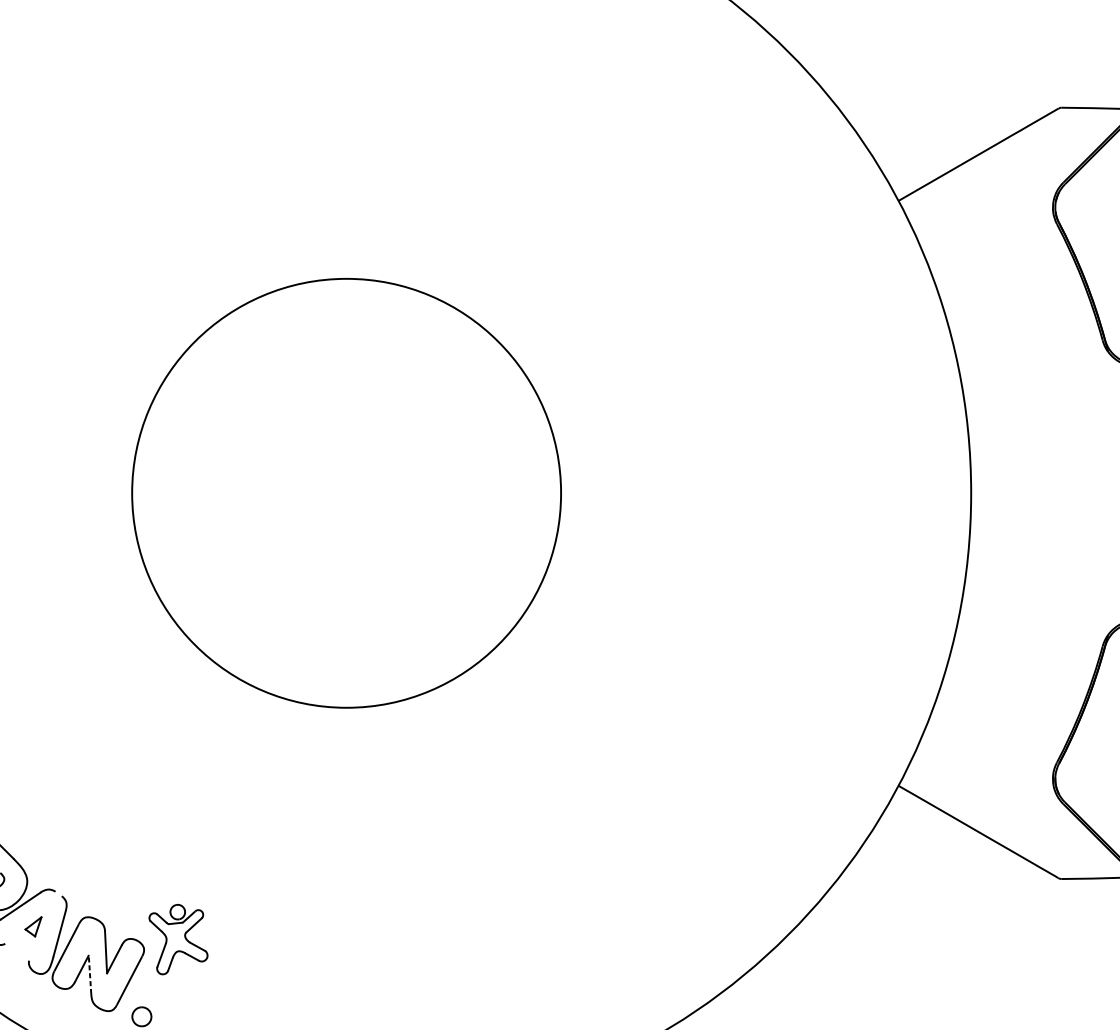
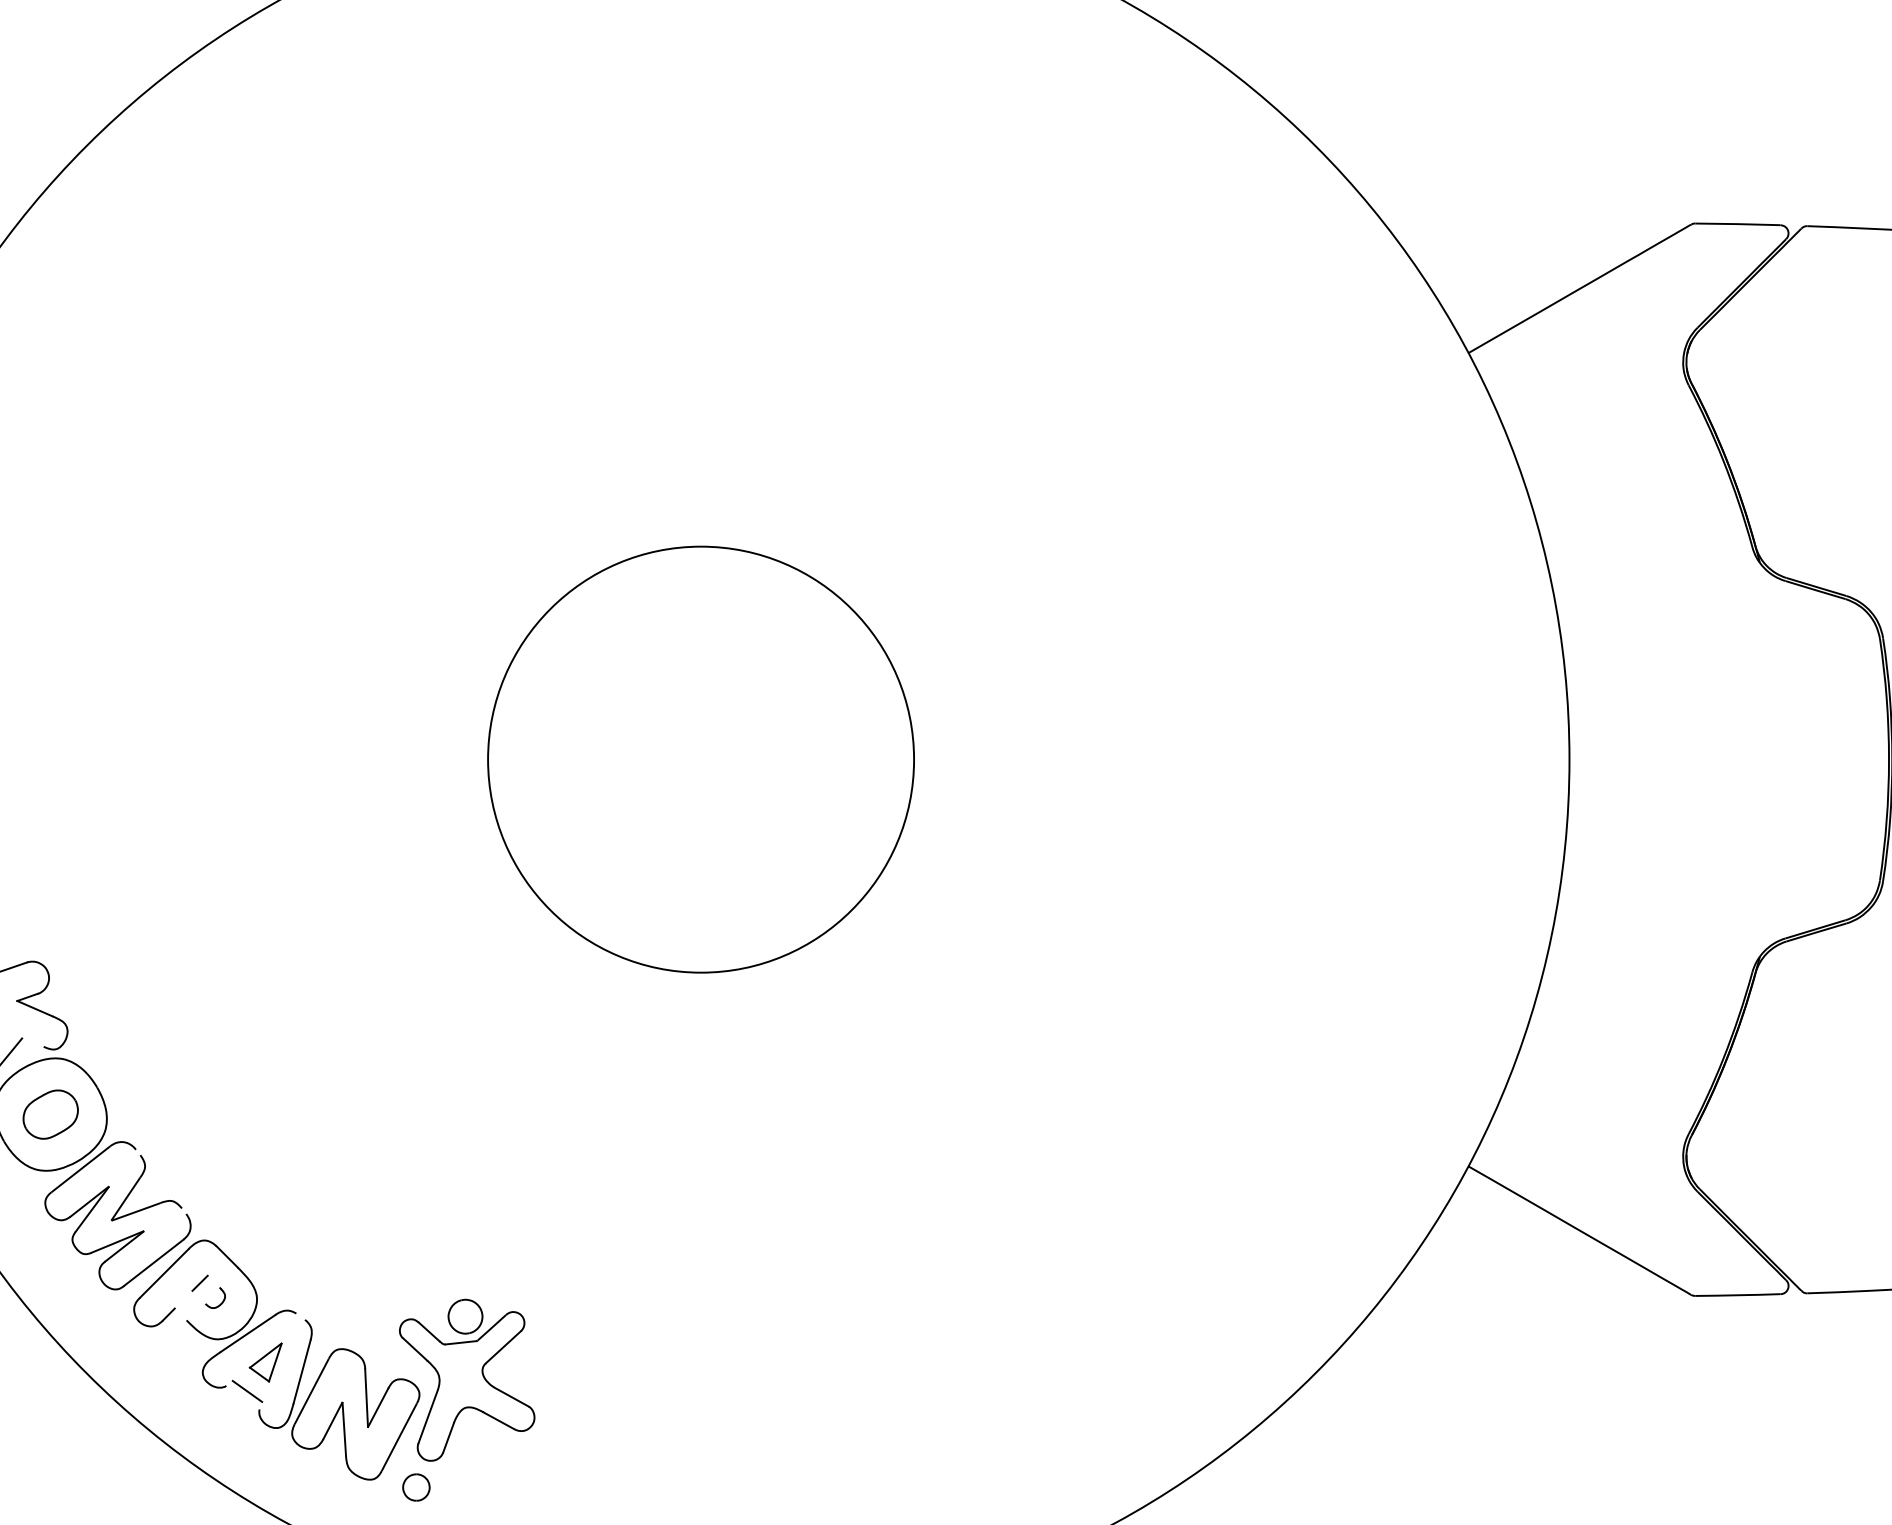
circle: (346, 493) -> (701, 759), size x0.71
part: (33, 926) -> (265, 1362), size x1.43
part: (178, 939) -> (467, 1379), size x1.67
line: (20, 947) -> (247, 1390), added
line: (90, 975) -> (344, 1429), dashed -> solid

